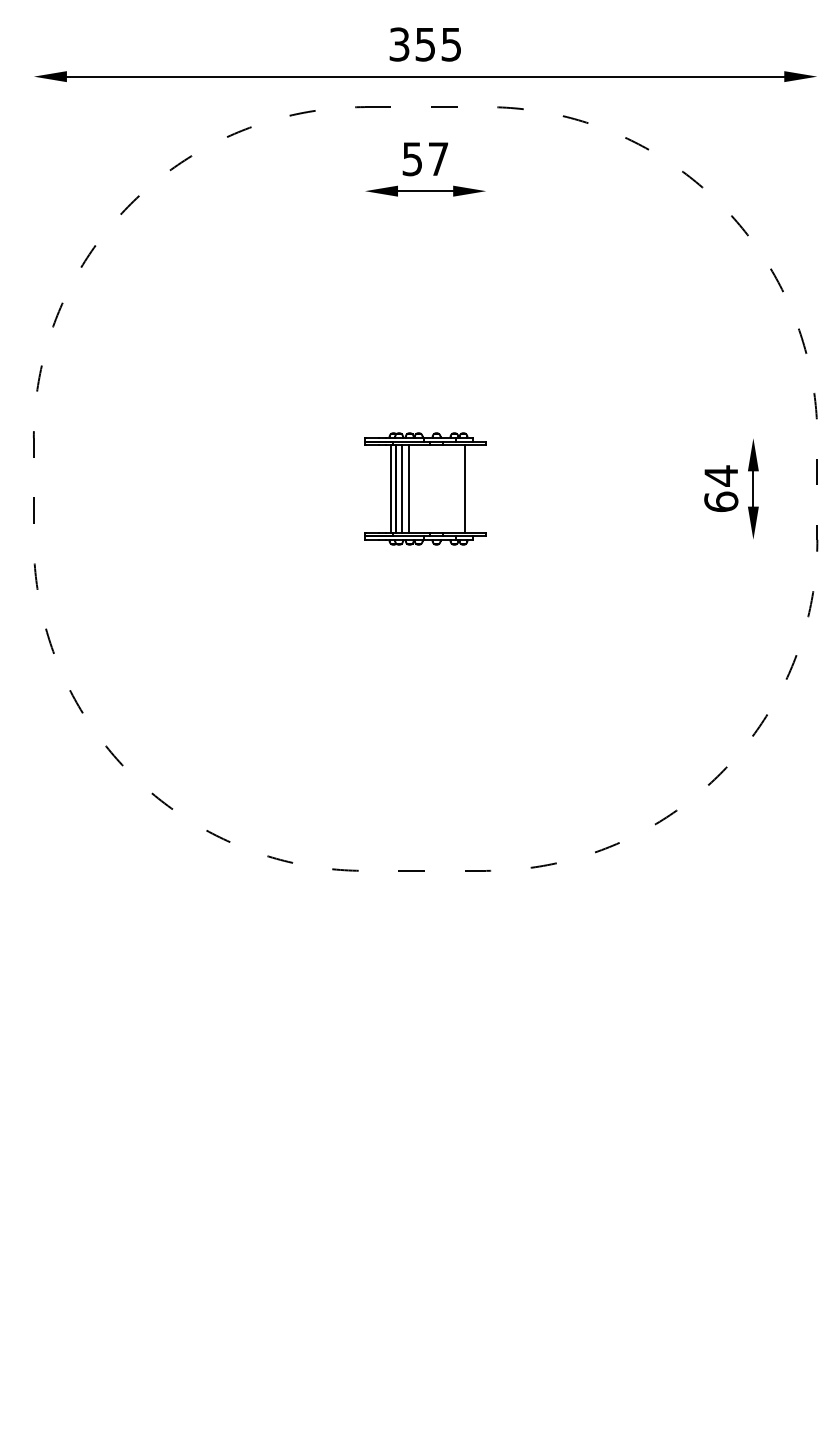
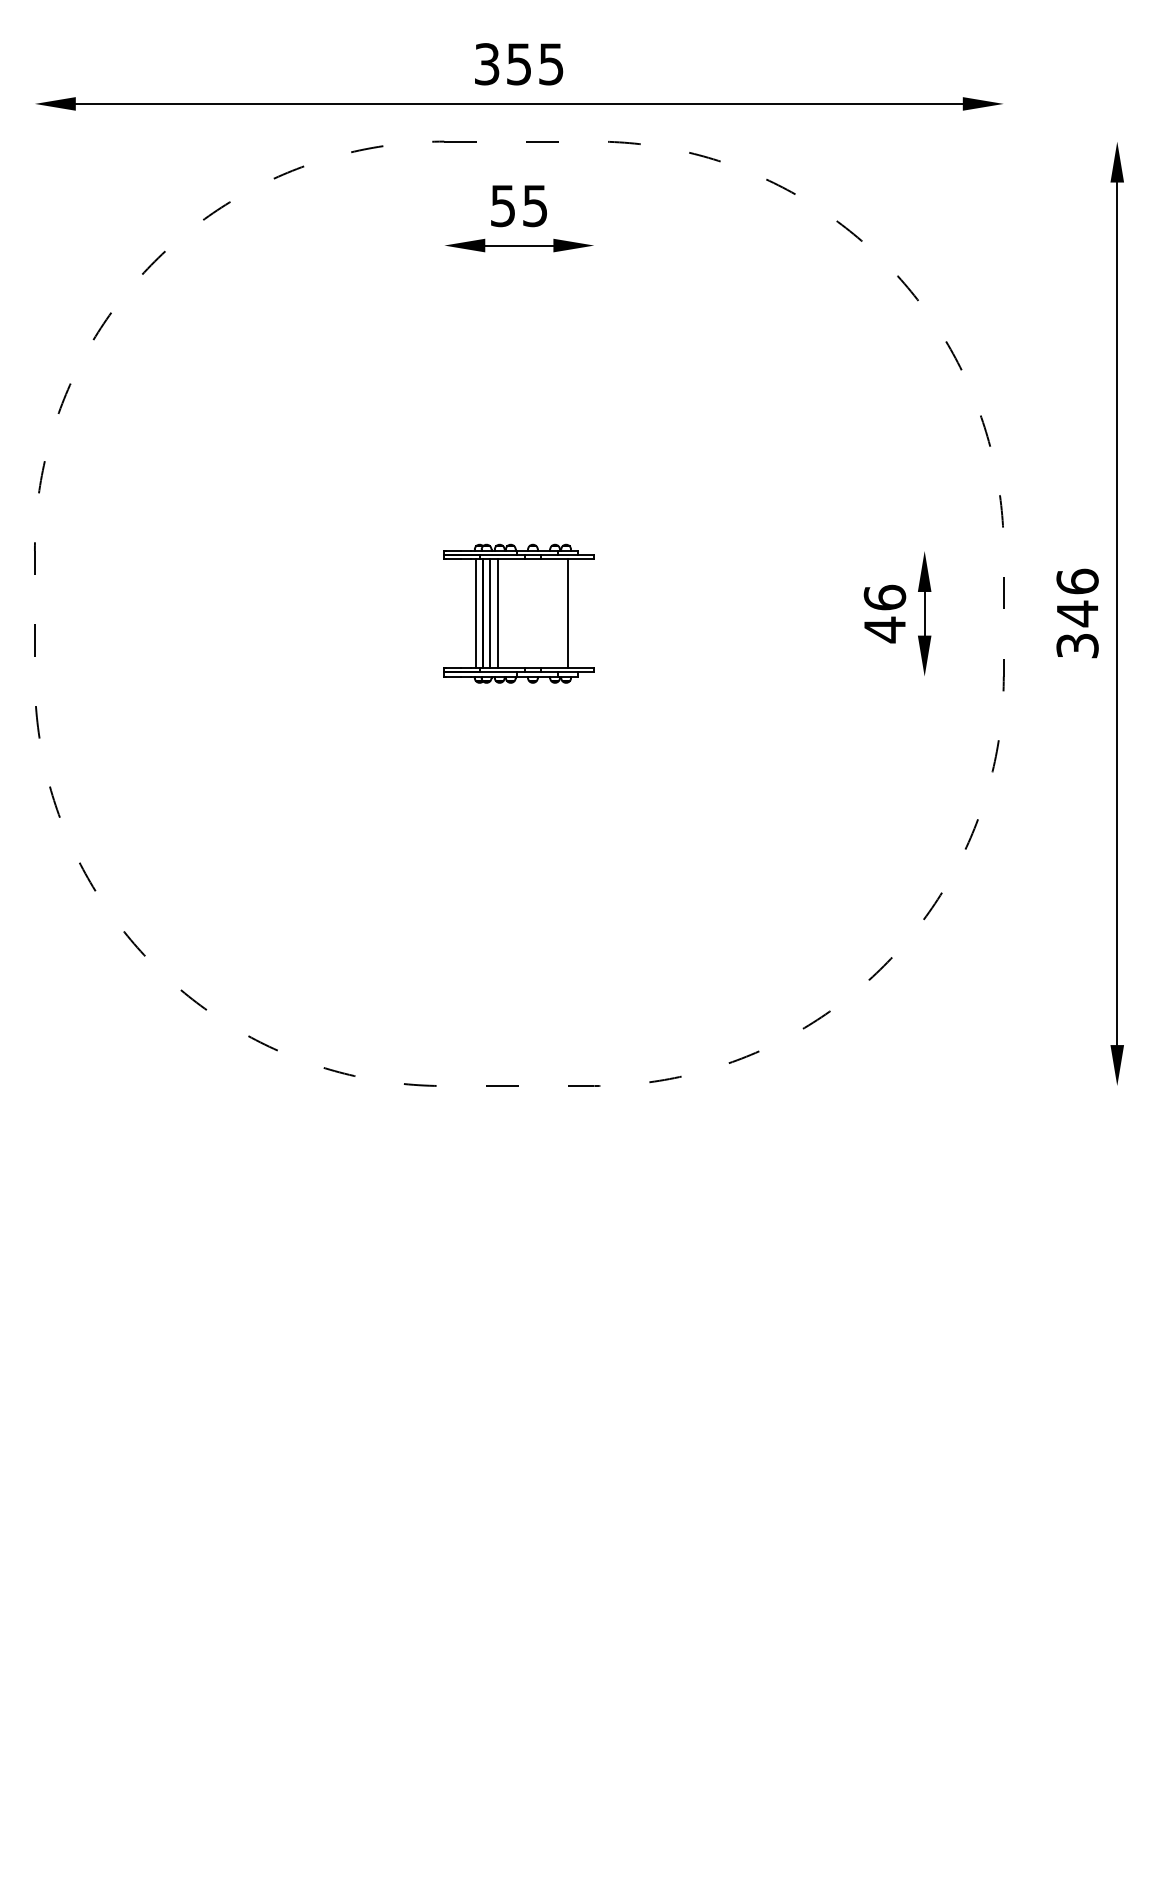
text: (438, 159) -> (535, 206), 57 -> 55
text: (720, 488) -> (884, 613), 64 -> 46

